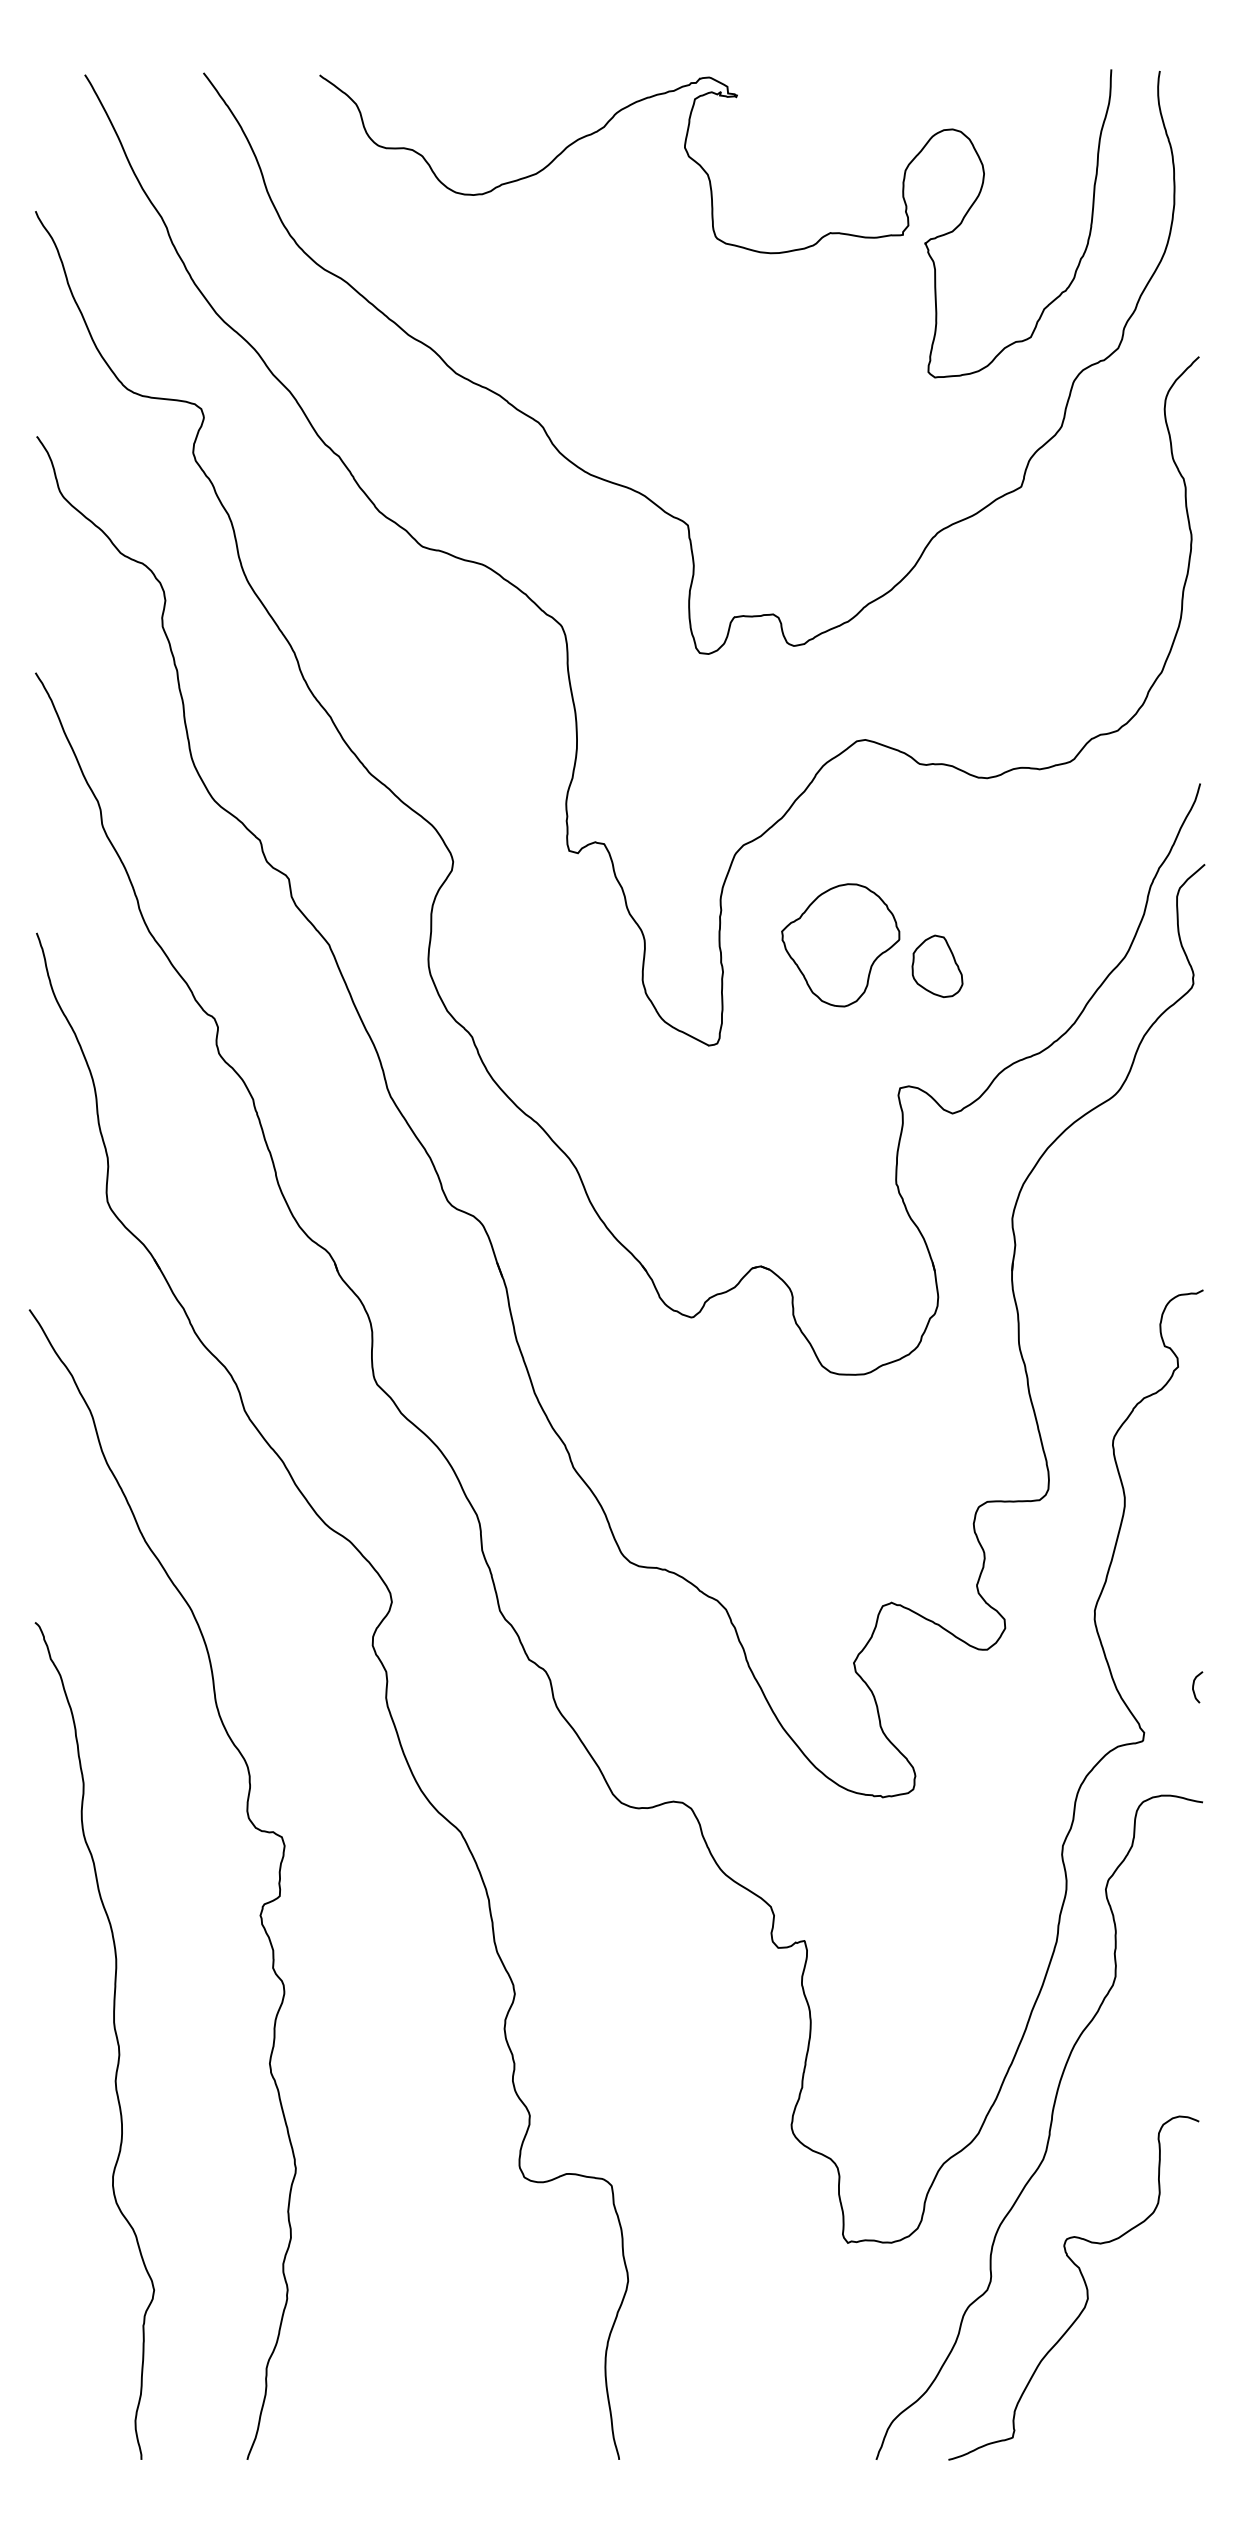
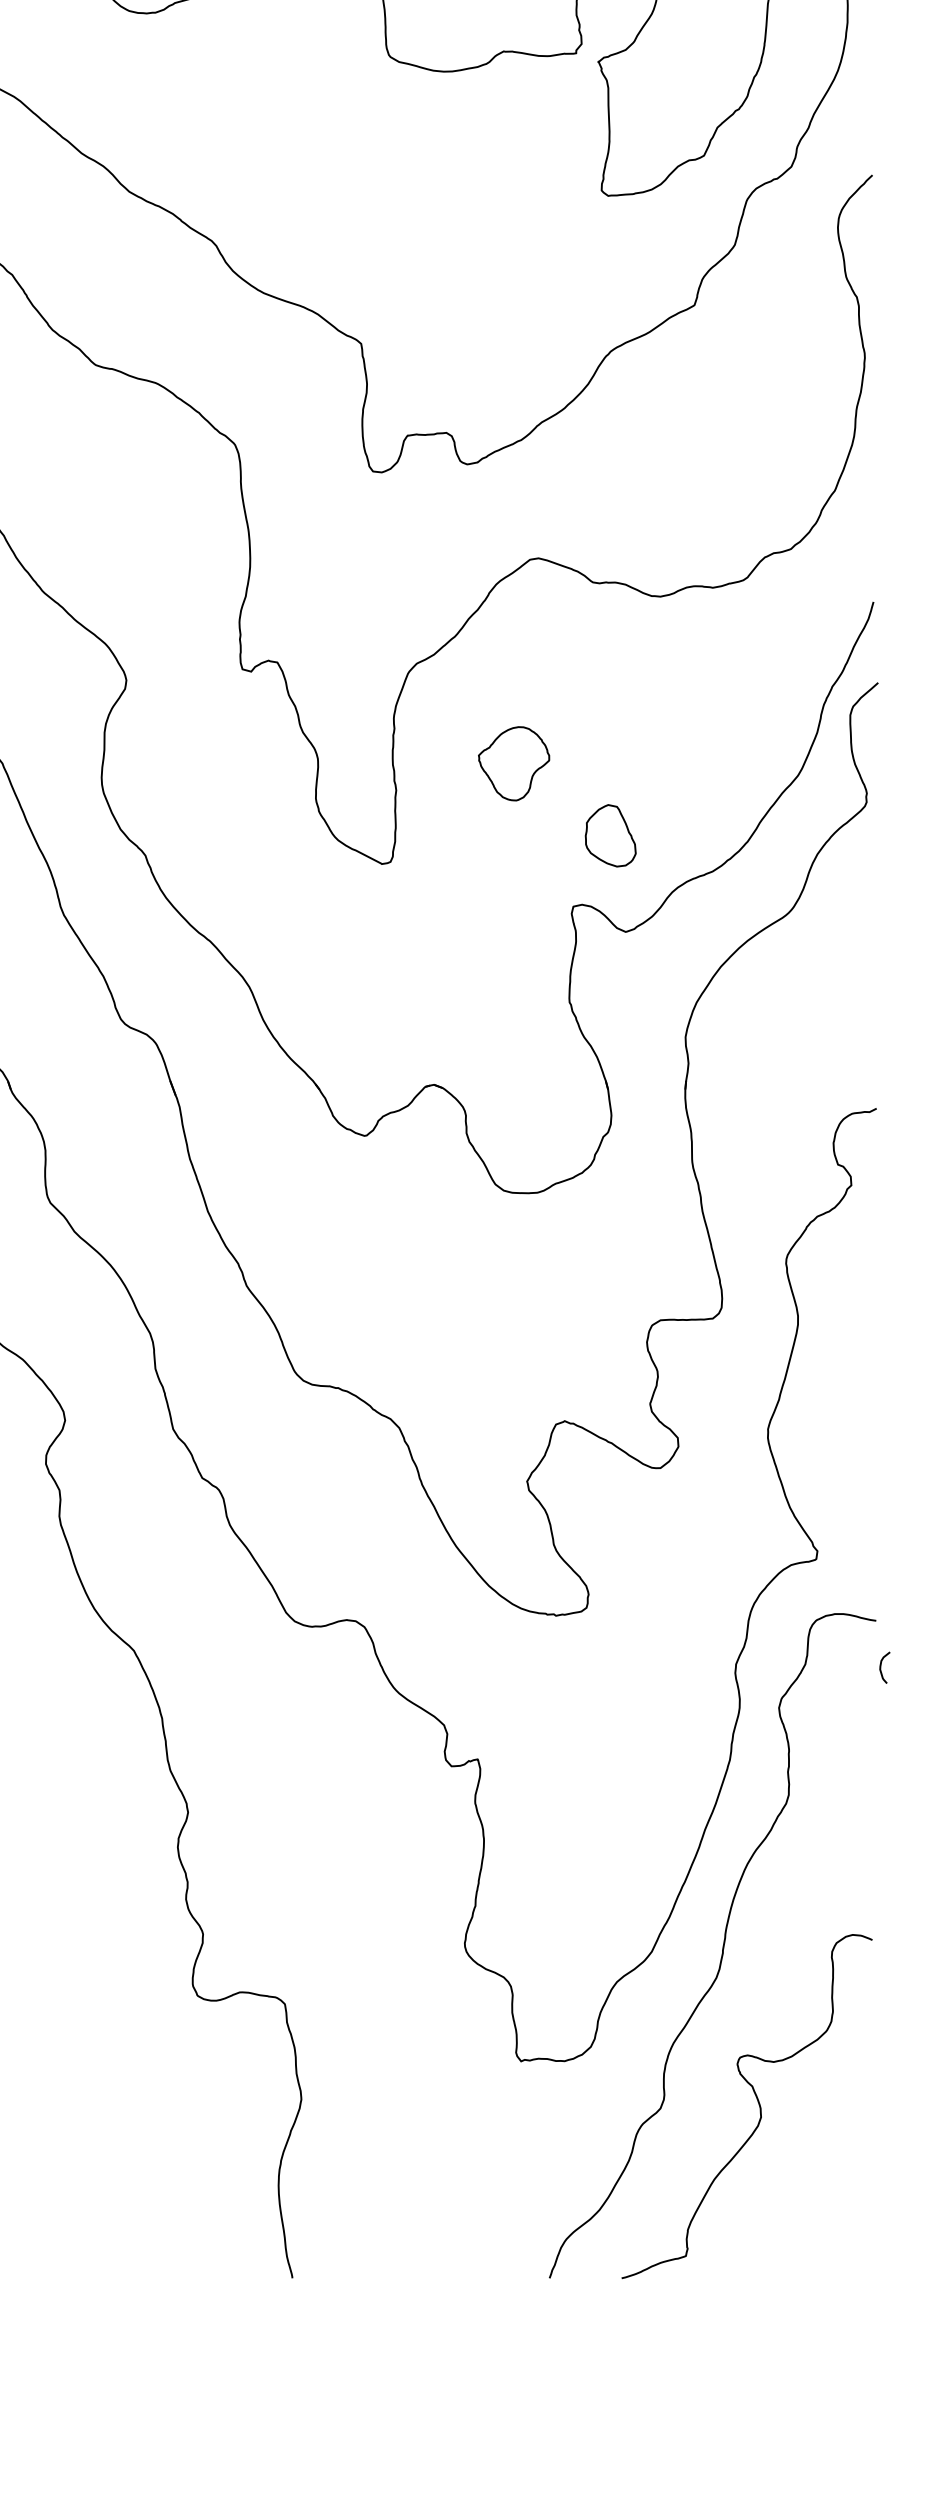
part: (840, 945) -> (513, 763), size x0.6
part: (937, 965) -> (610, 834), moved
curve: (1194, 1685) -> (881, 1665), moved

